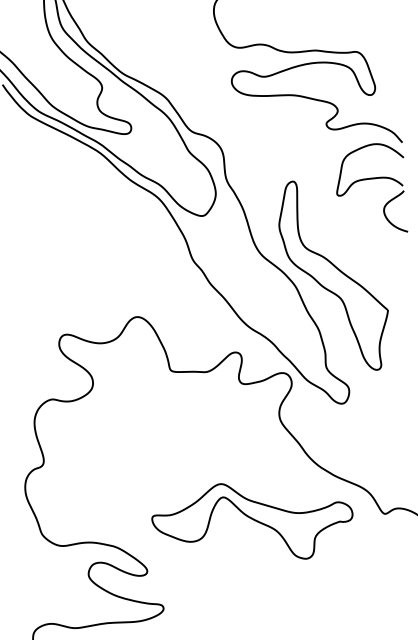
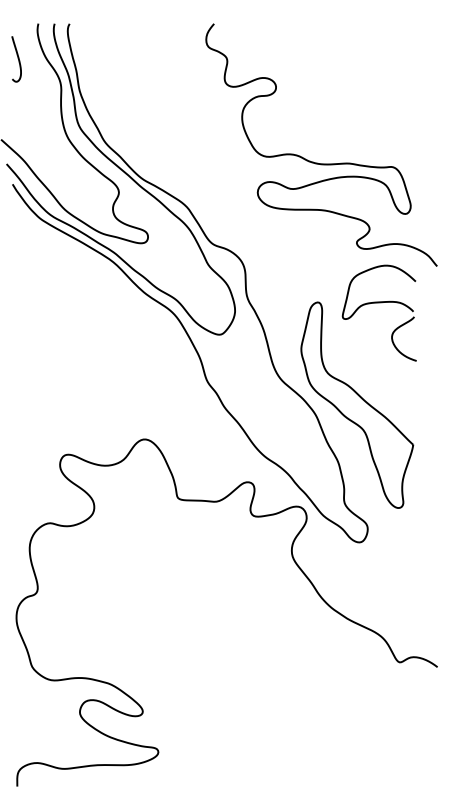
part: (369, 179) -> (378, 303), moved
part: (252, 522) -> (257, 664), removed

